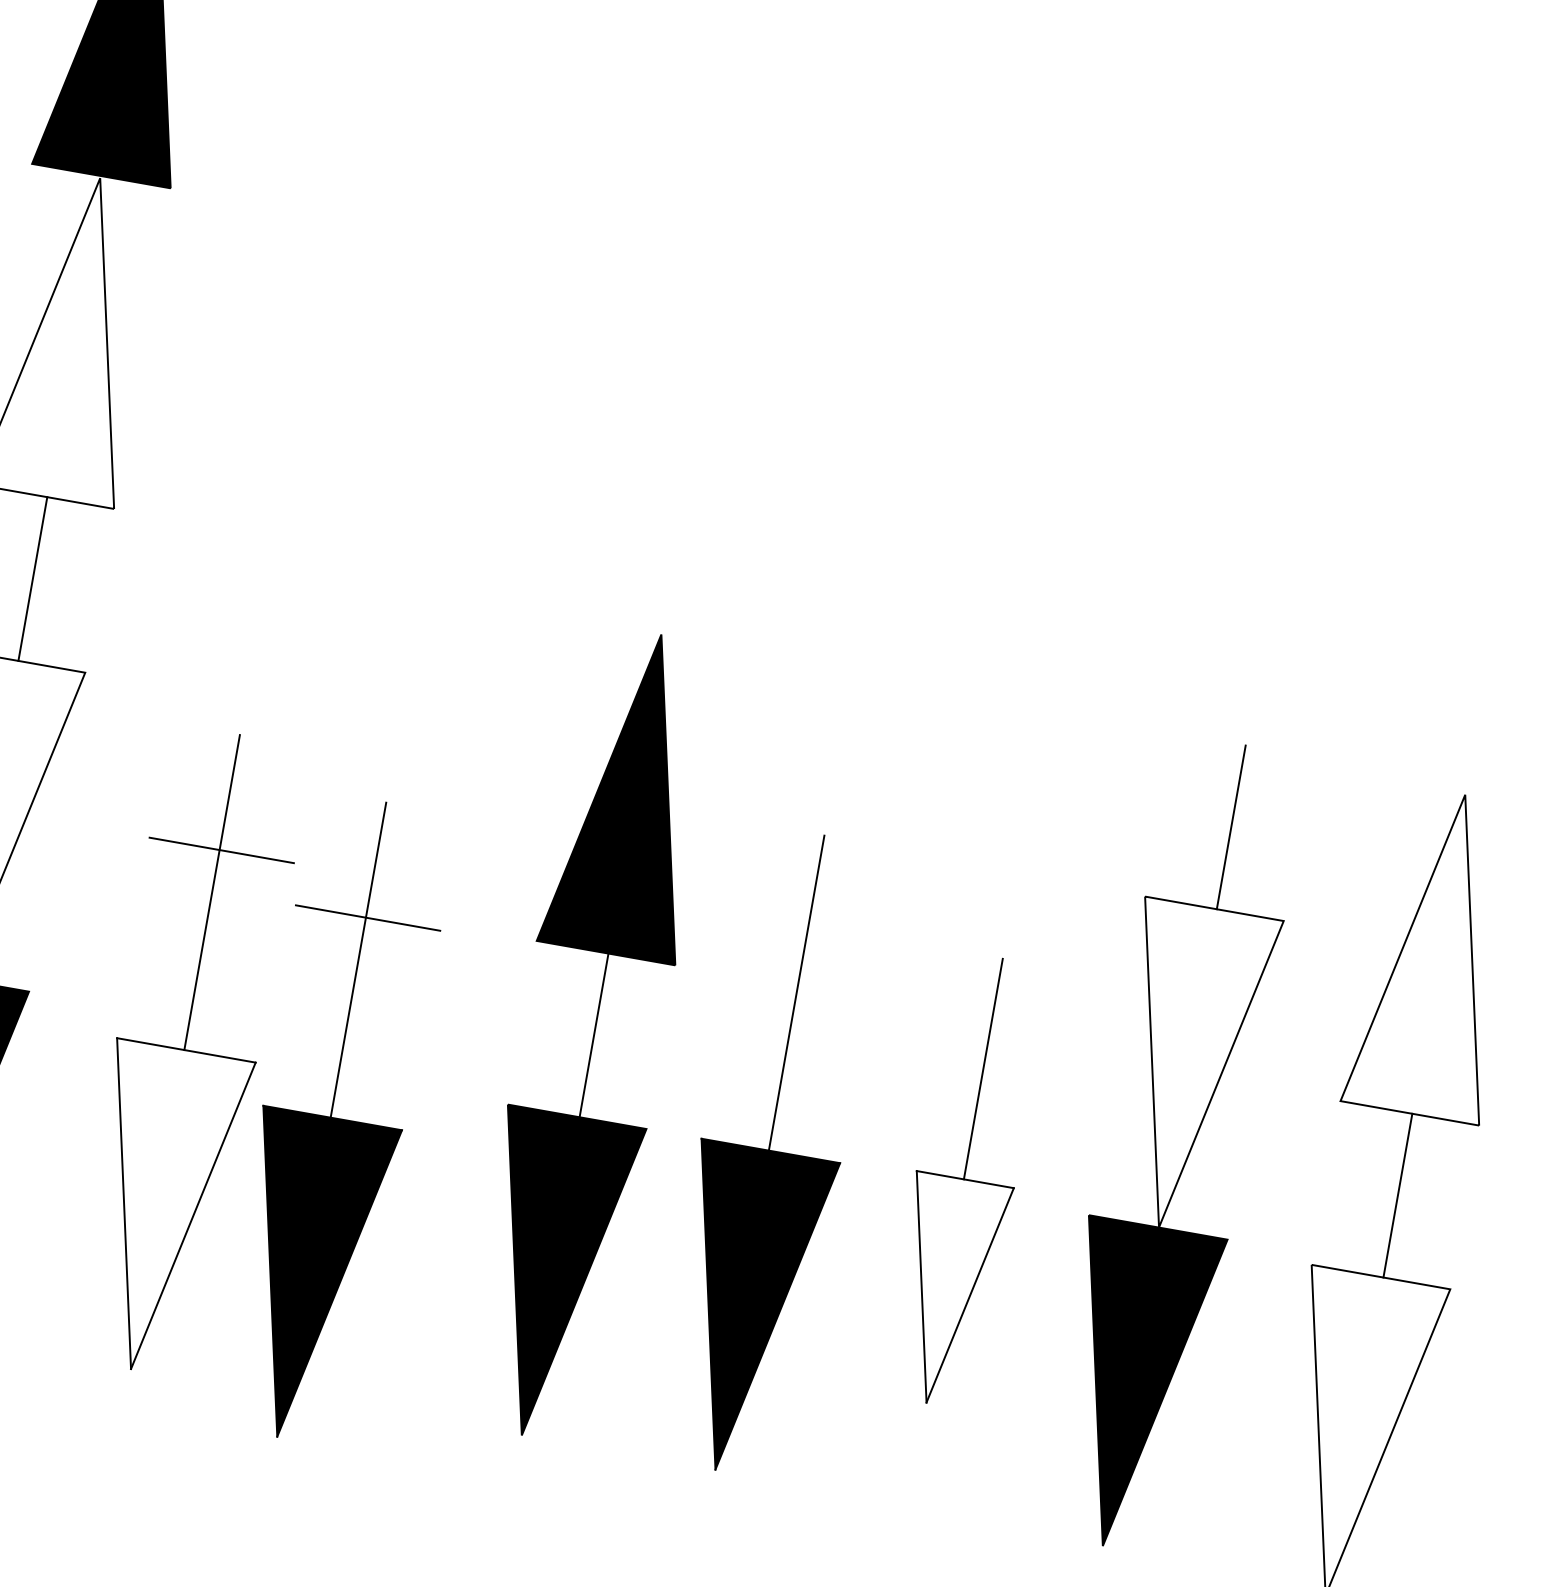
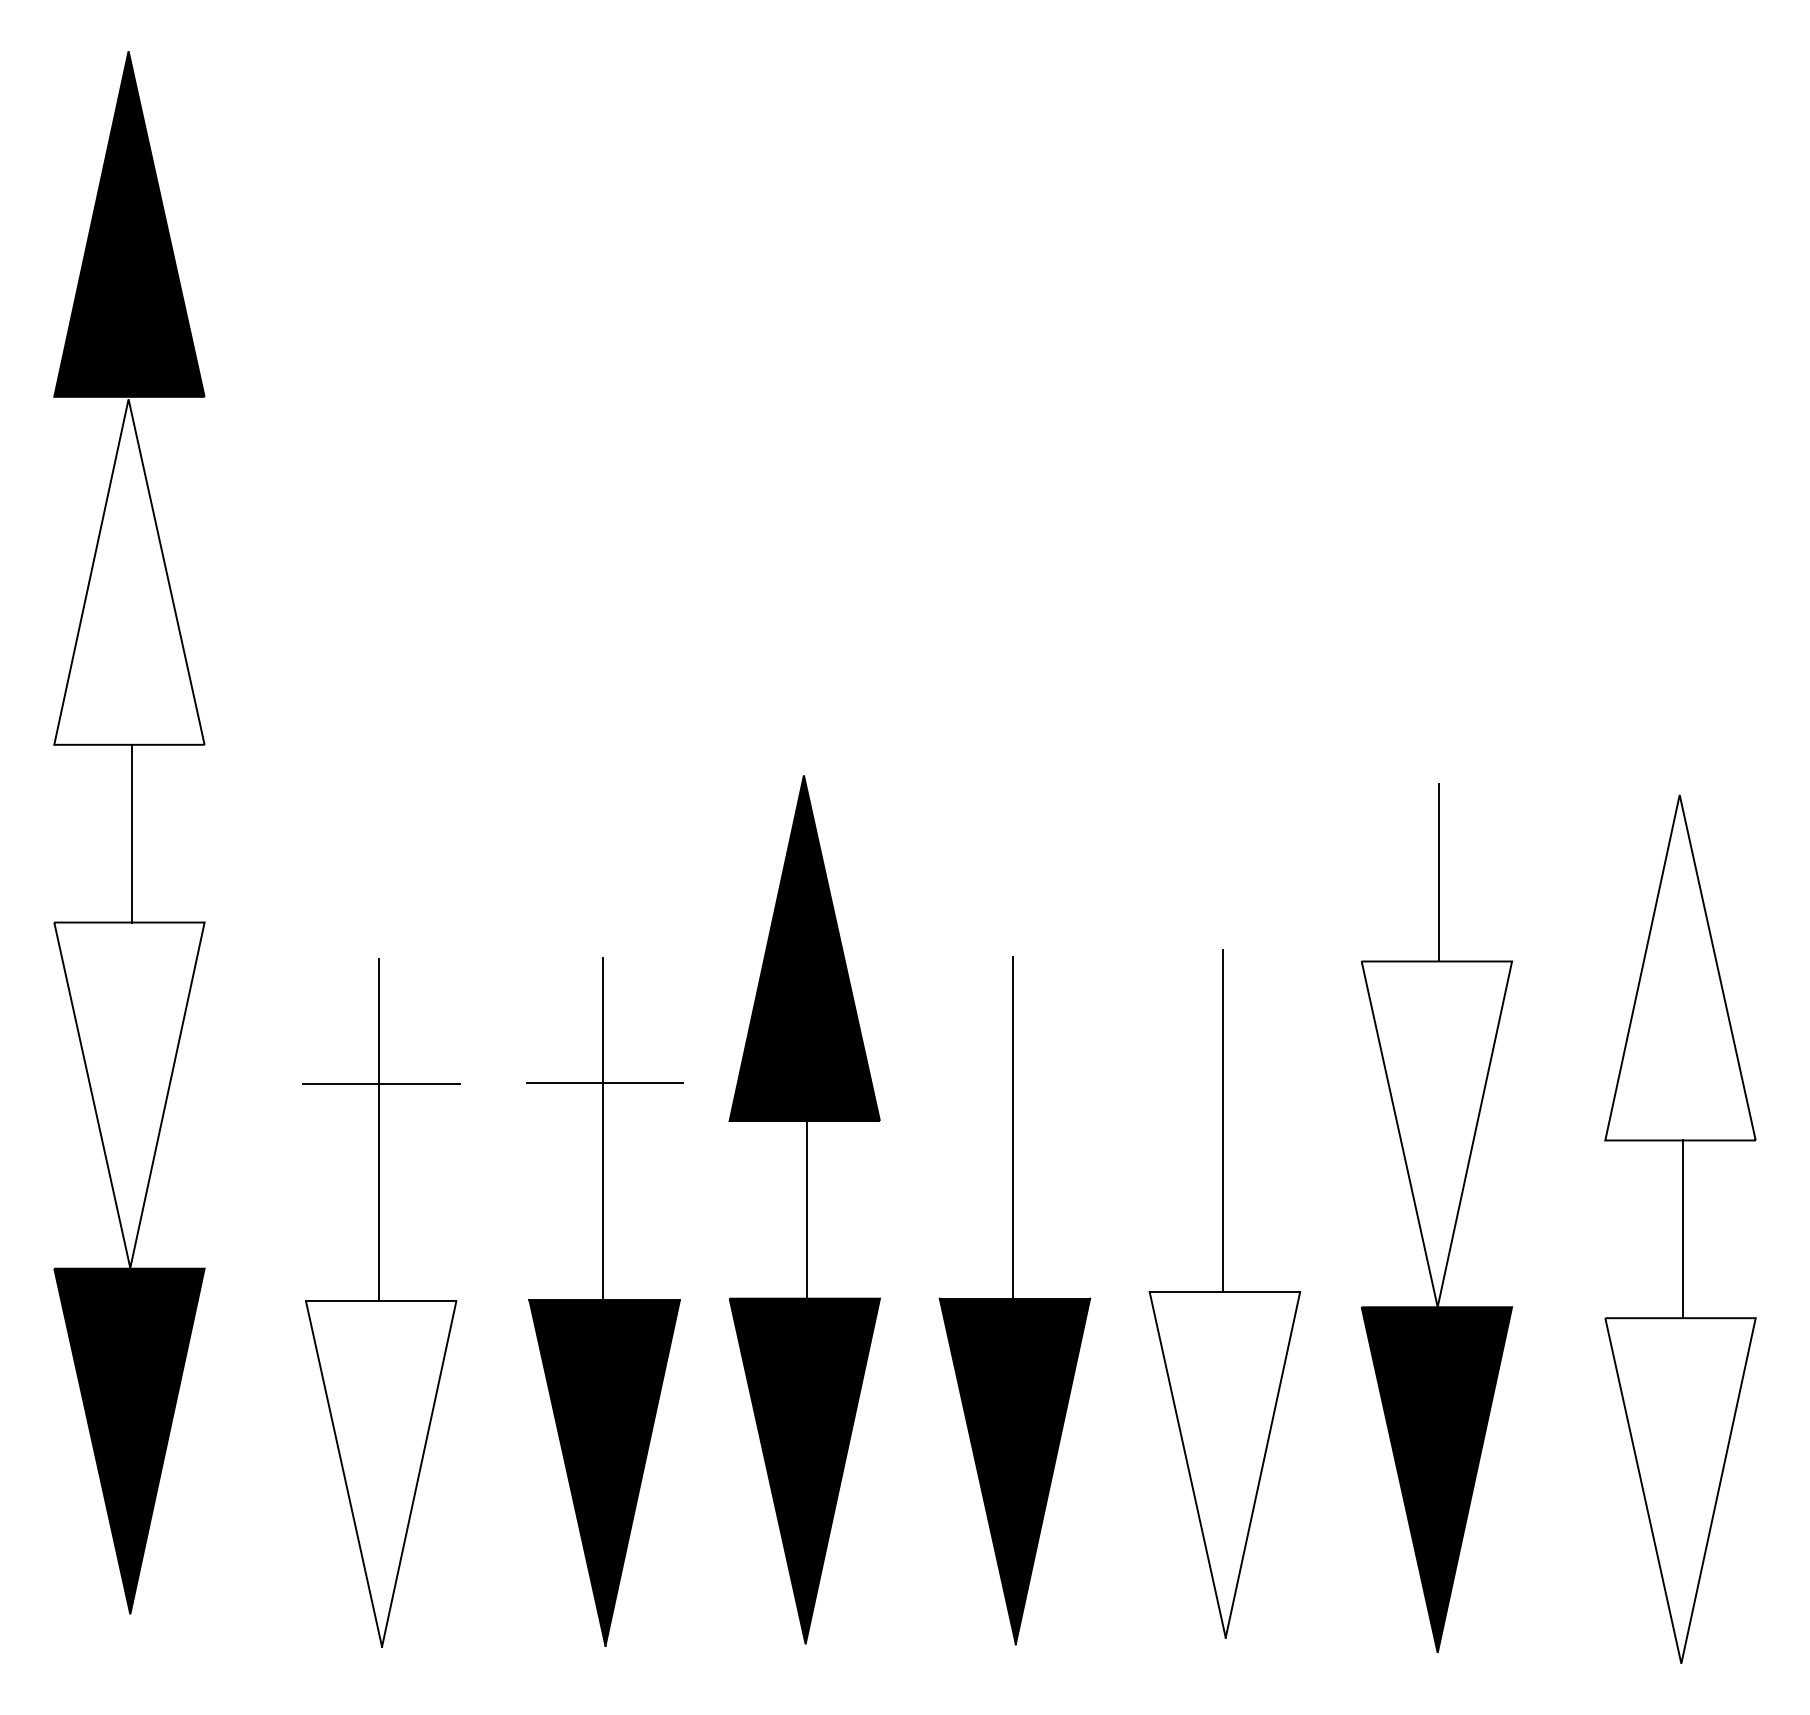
part: (332, 1119) -> (604, 1301), moved
part: (964, 1180) -> (1224, 1293), size x1.43

